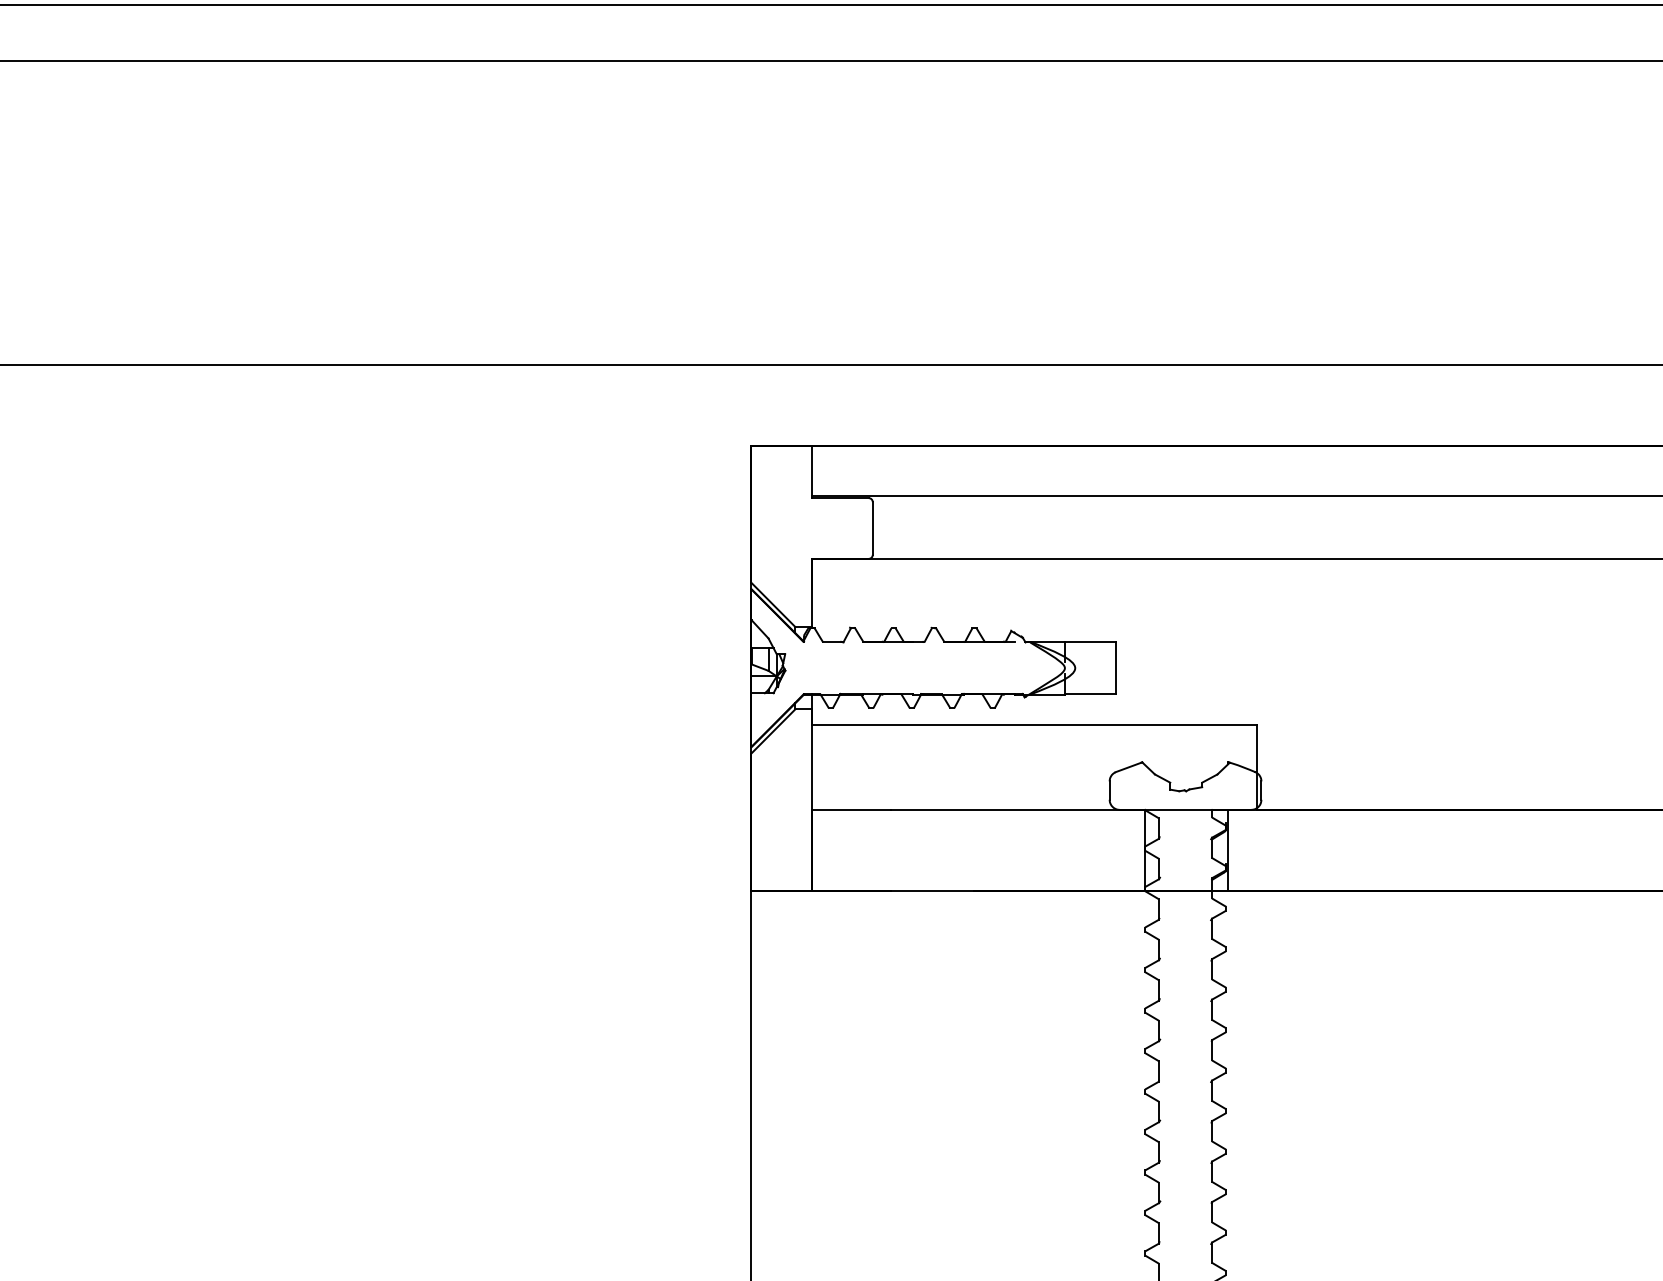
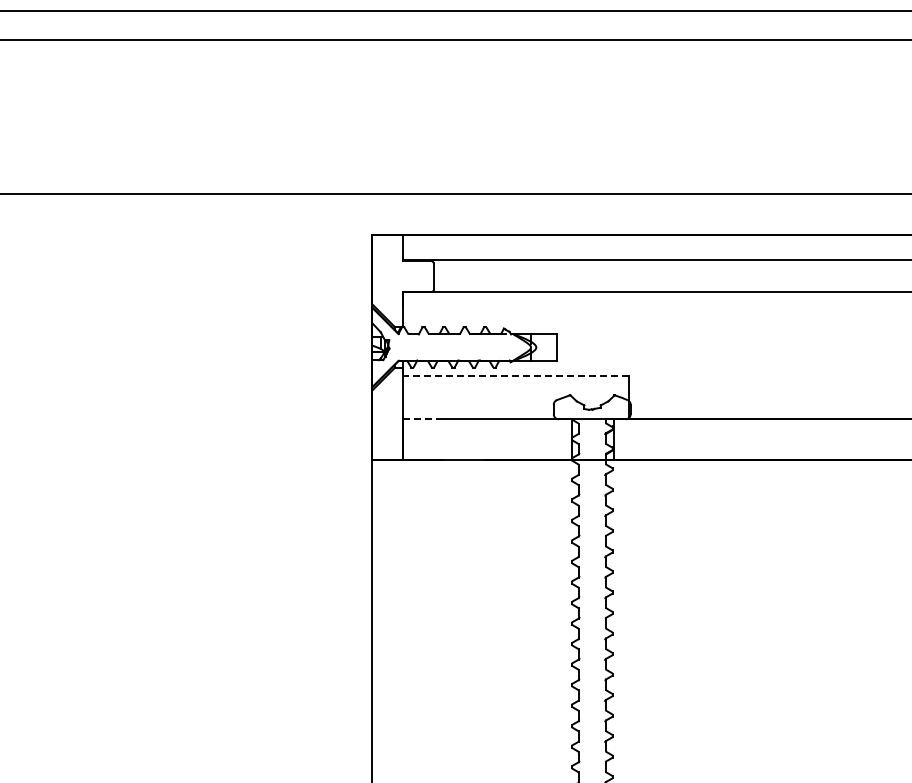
line: (1034, 725) -> (515, 376), solid -> dashed
line: (850, 810) -> (422, 419), solid -> dashed

